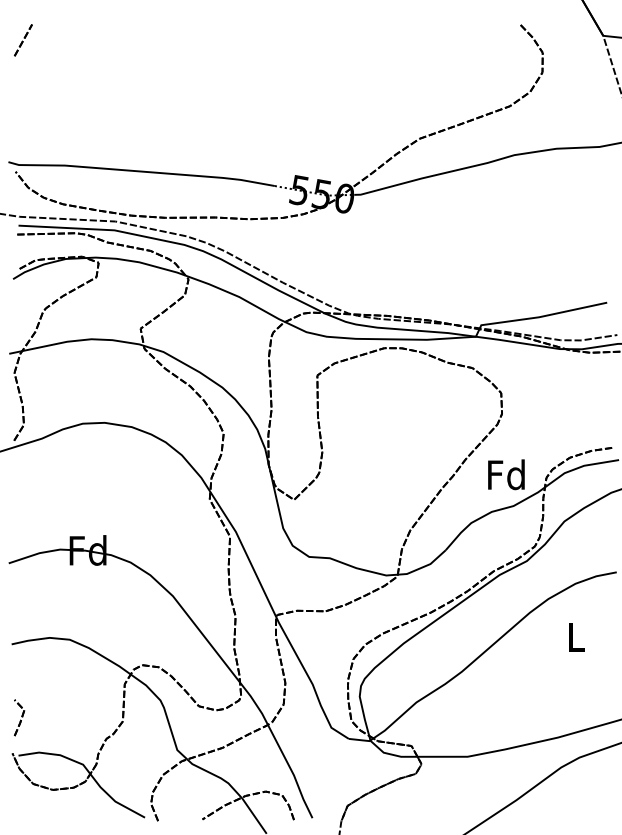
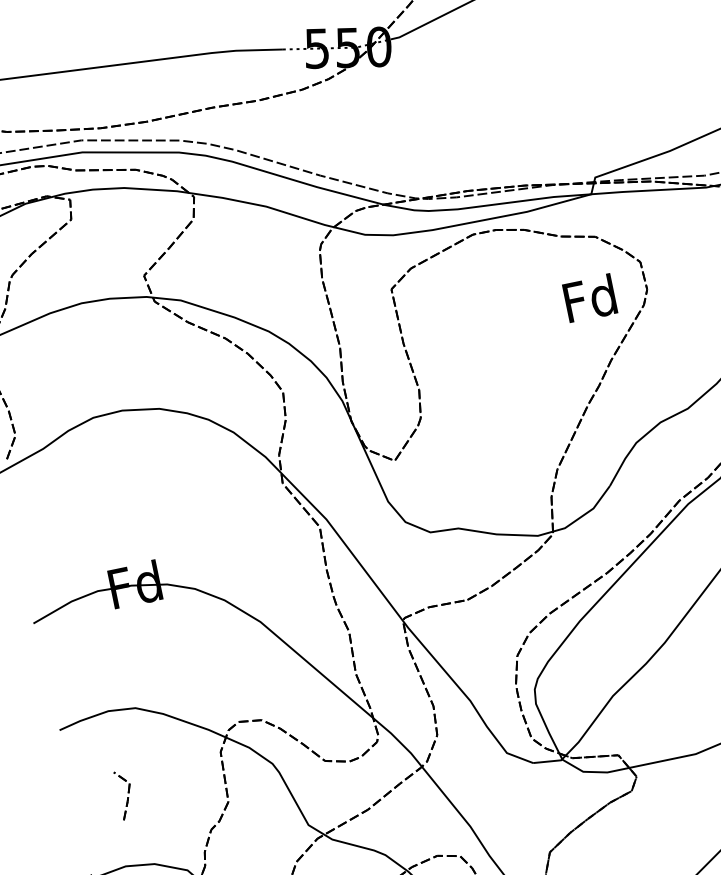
text: (506, 474) -> (590, 298), moved
part: (19, 717) -> (125, 794), moved

